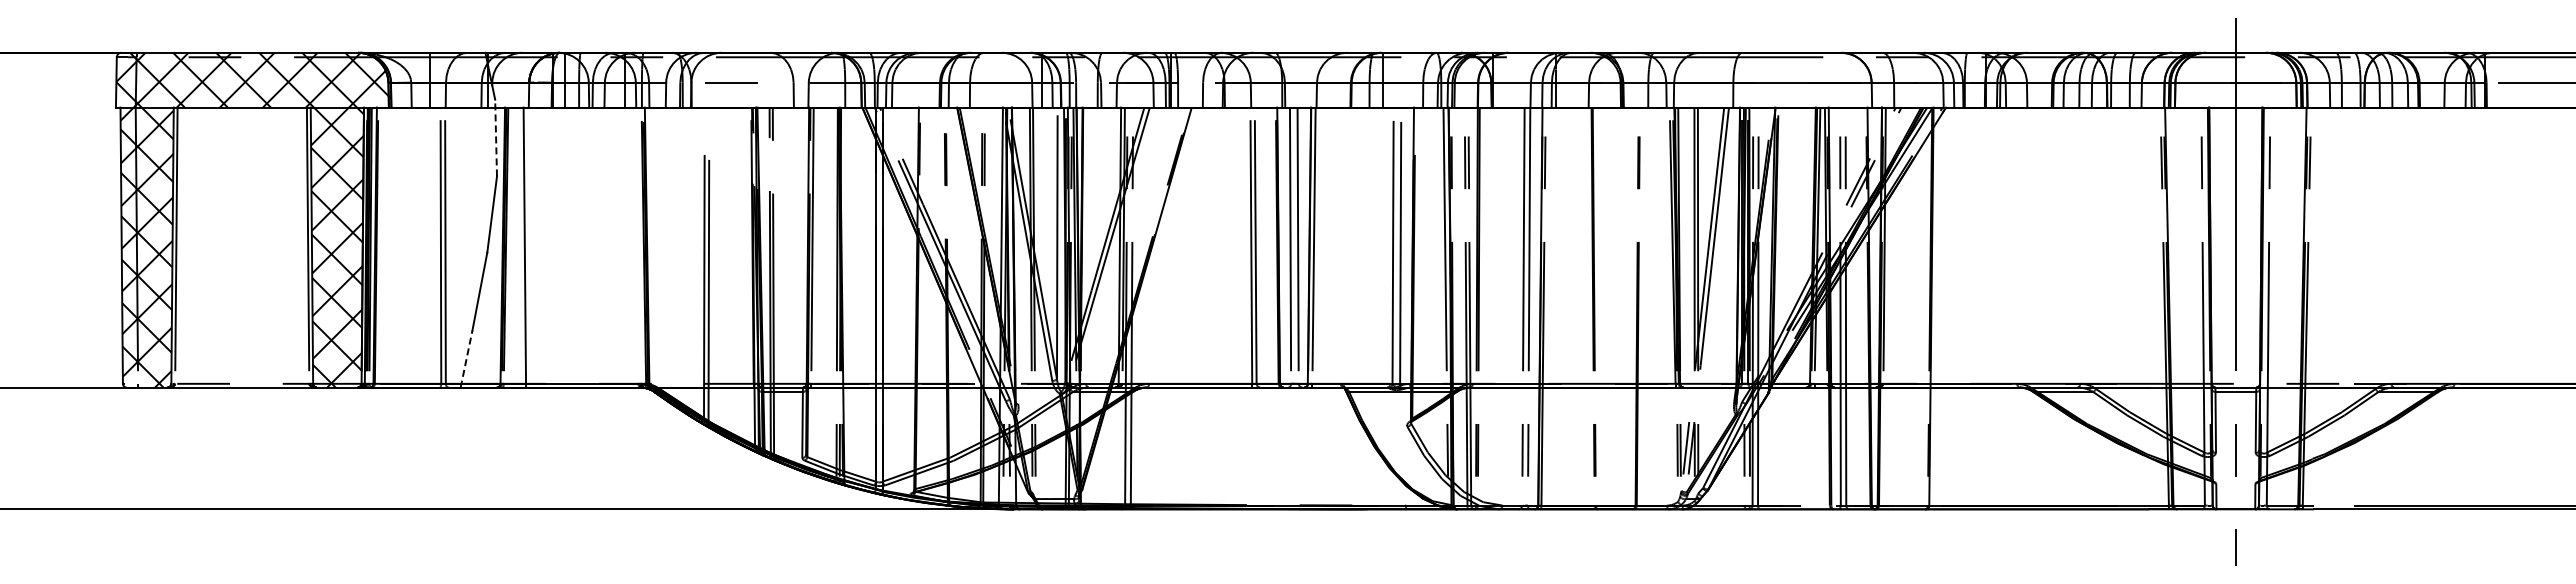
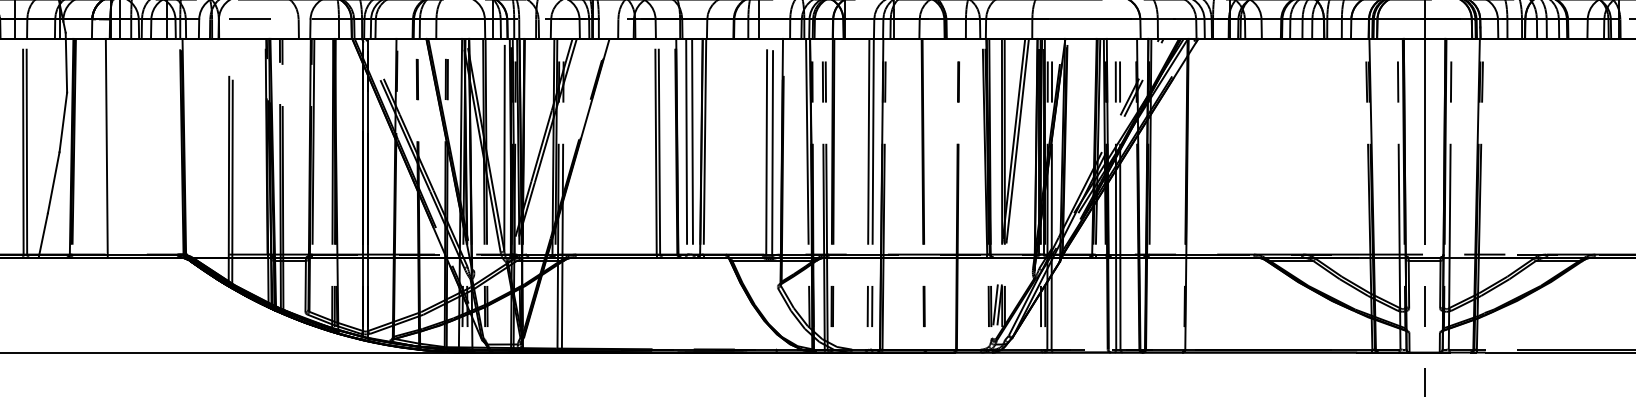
line: (496, 137) -> (66, 62), dashed -> solid
line: (524, 247) -> (106, 148), moved
line: (466, 359) -> (43, 235), dashed -> solid

